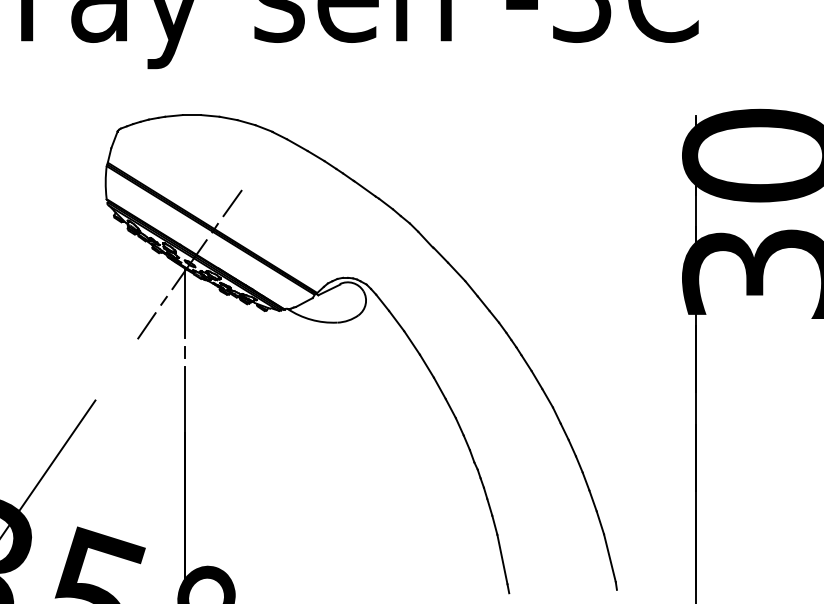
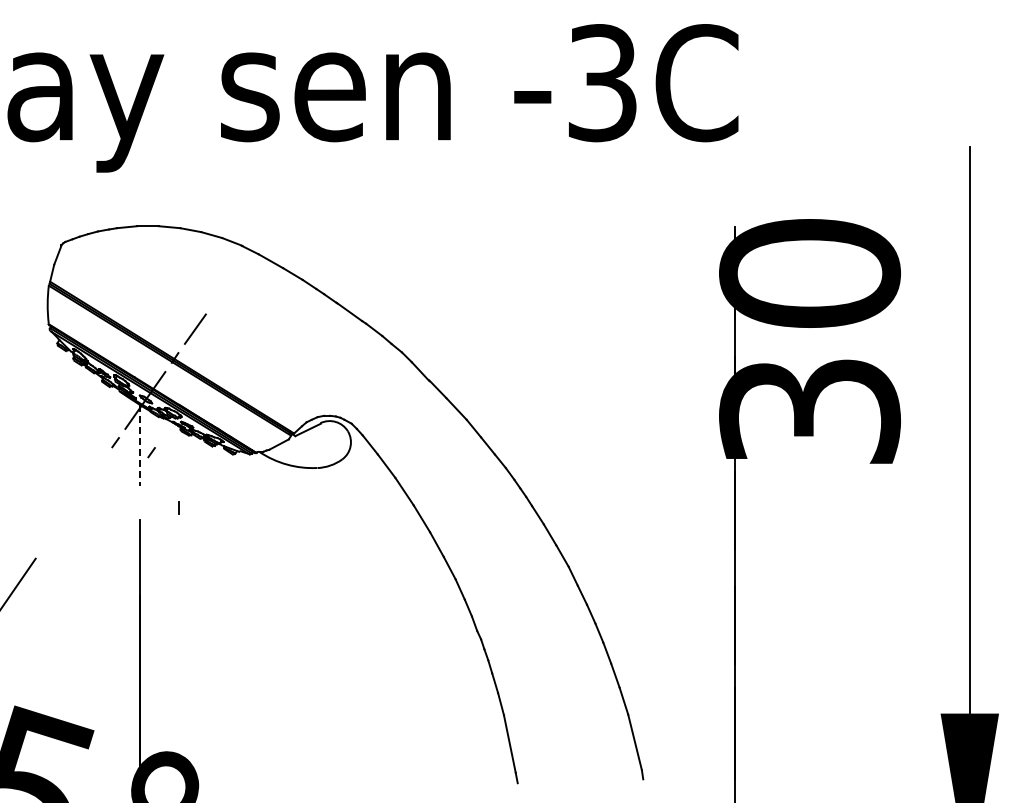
line: (184, 304) -> (139, 446), solid -> dashed
line: (194, 309) -> (151, 452), added
line: (146, 325) -> (95, 471), removed
line: (184, 352) -> (178, 507), moved

